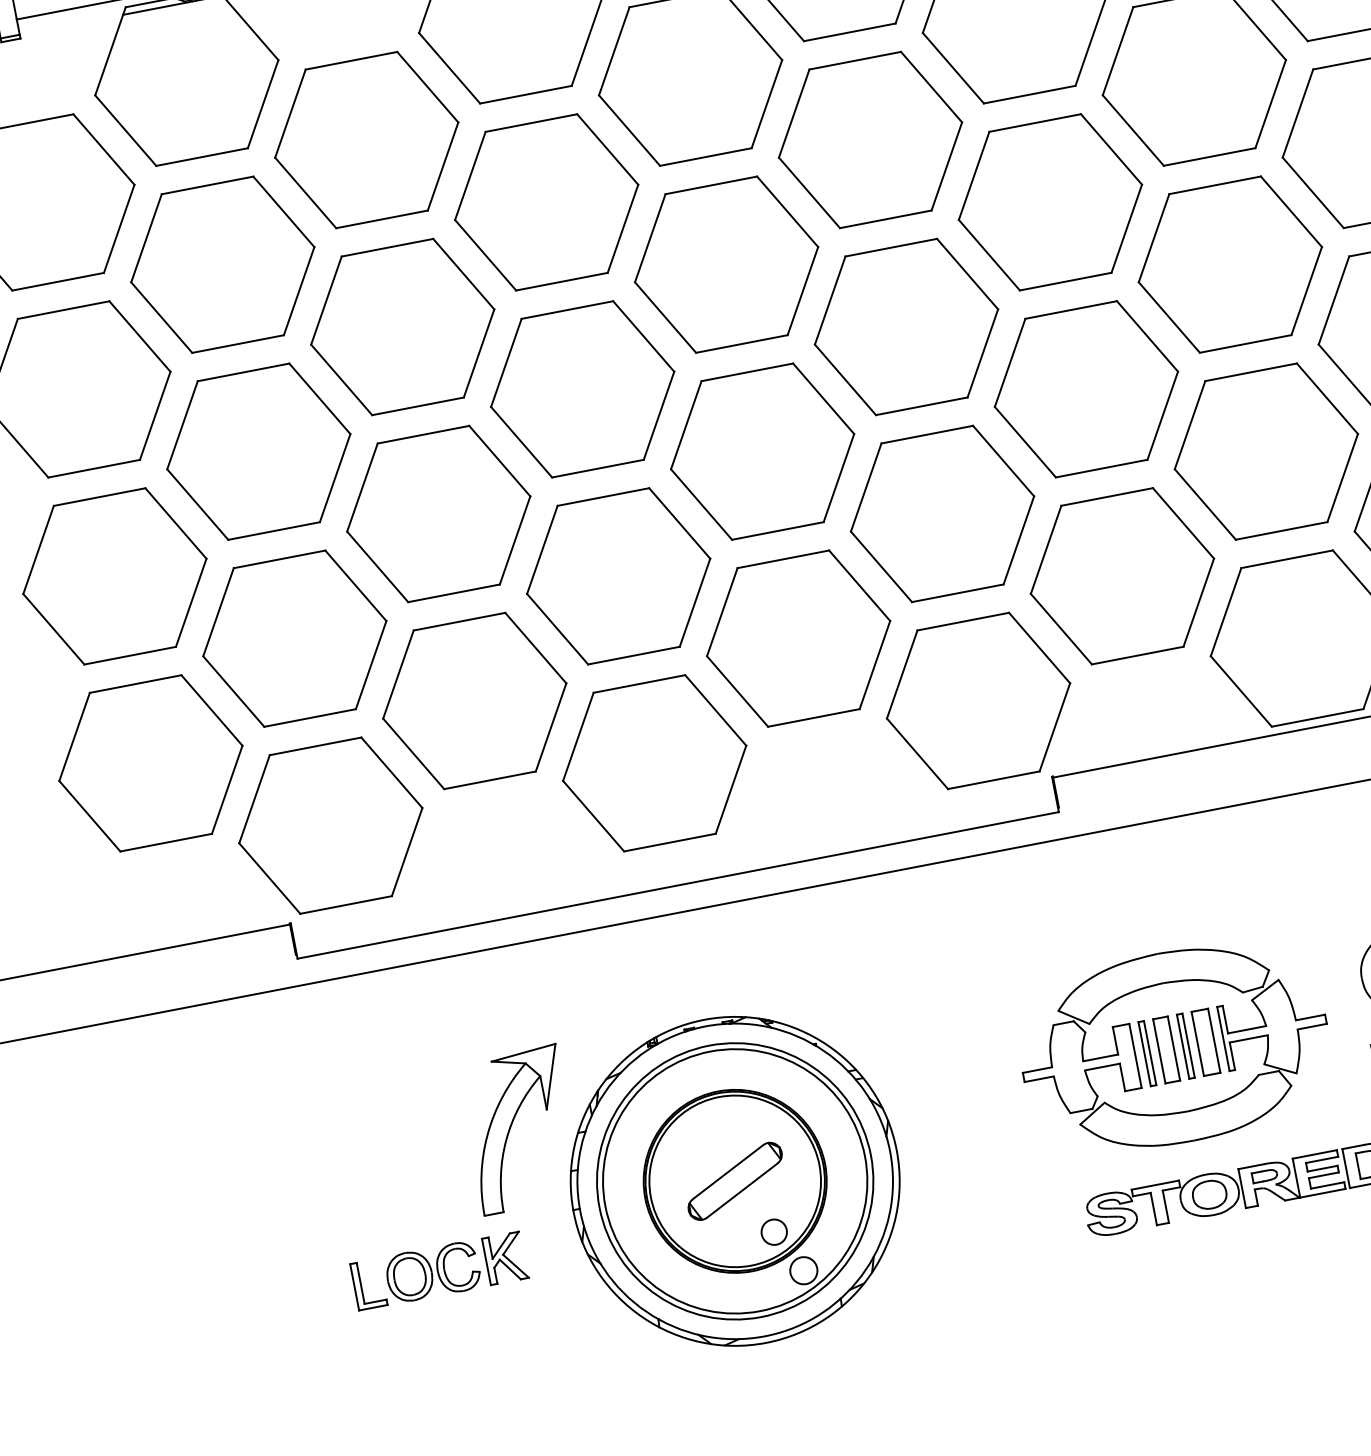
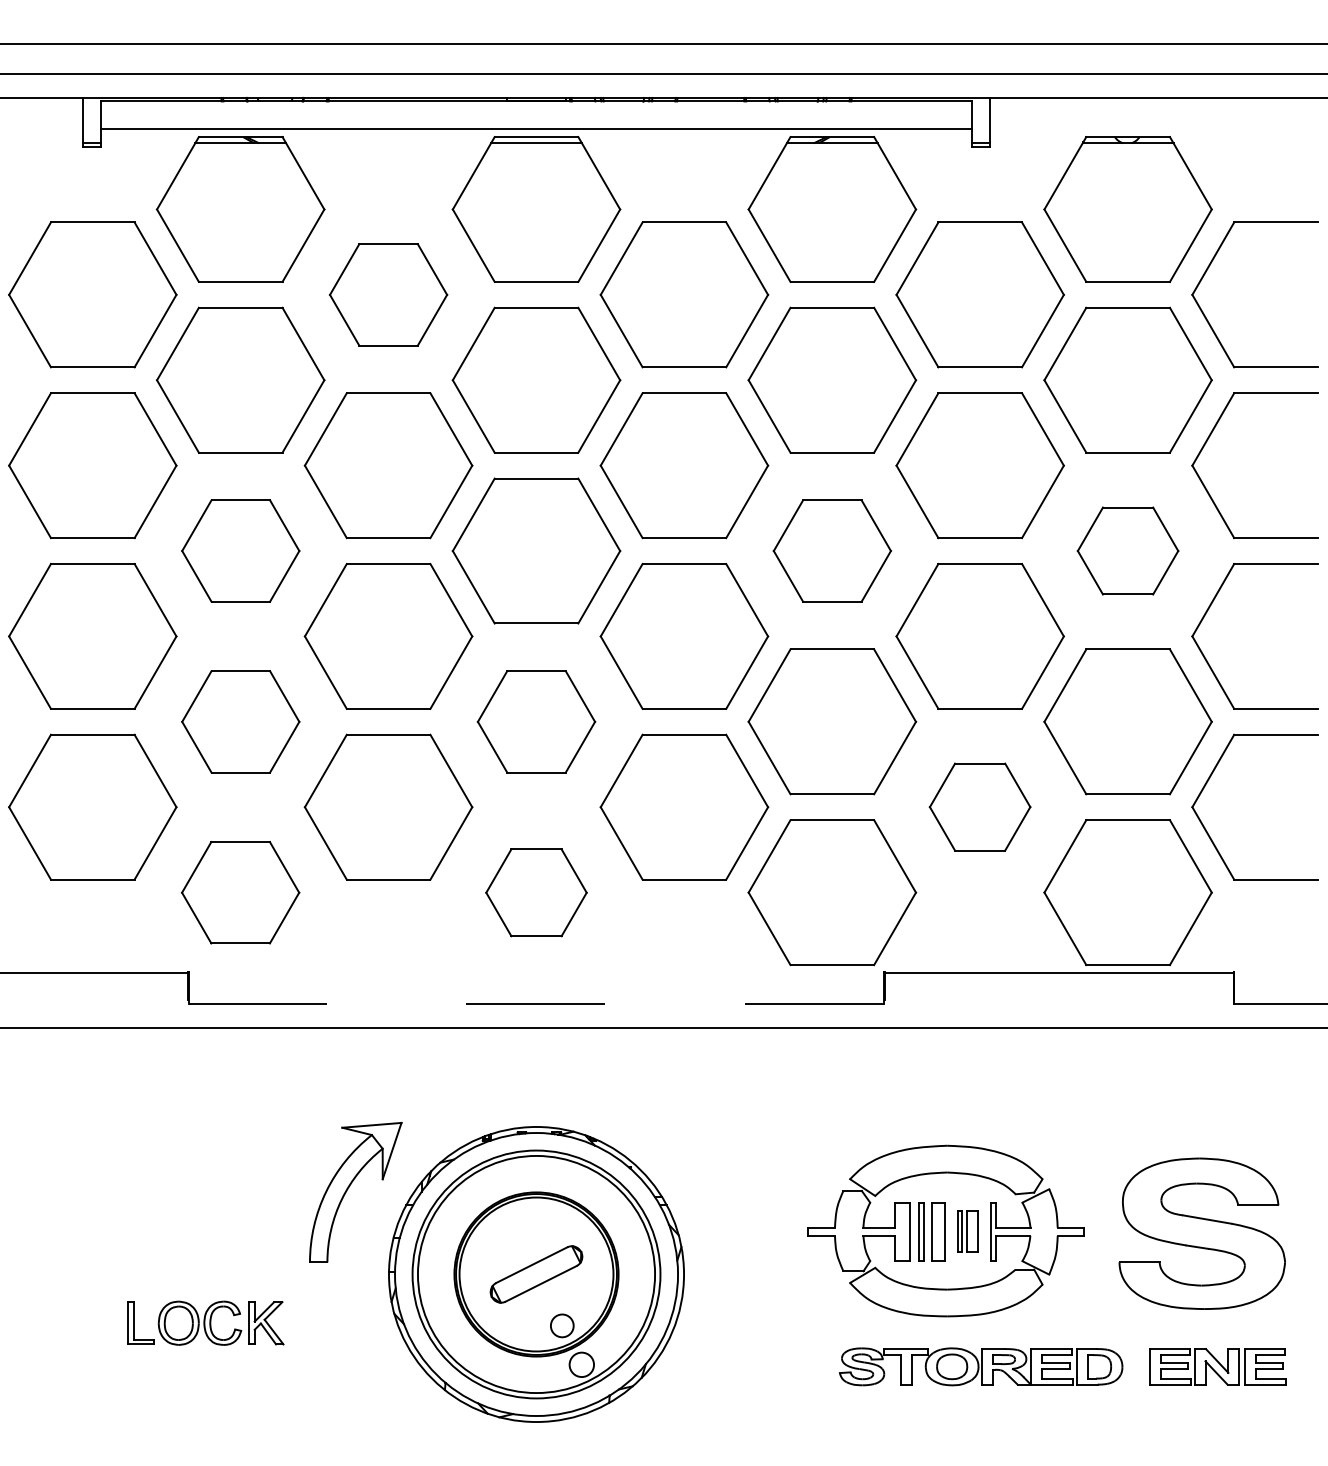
part: (366, 139) -> (388, 294), size x0.7
part: (1229, 264) -> (1127, 550), size x0.6
part: (906, 326) -> (832, 550), size x0.7
part: (258, 451) -> (240, 550), size x0.7
part: (618, 575) -> (536, 721), size x0.7
part: (1121, 575) -> (979, 806), size x0.6
part: (294, 638) -> (240, 721), size x0.7
part: (654, 763) -> (536, 892), size x0.6
part: (330, 825) -> (240, 892), size x0.7
line: (678, 885) -> (536, 1004), solid -> dashed
part: (1197, 1043) -> (967, 1231), size x0.7
part: (438, 1270) -> (205, 1322), moved

